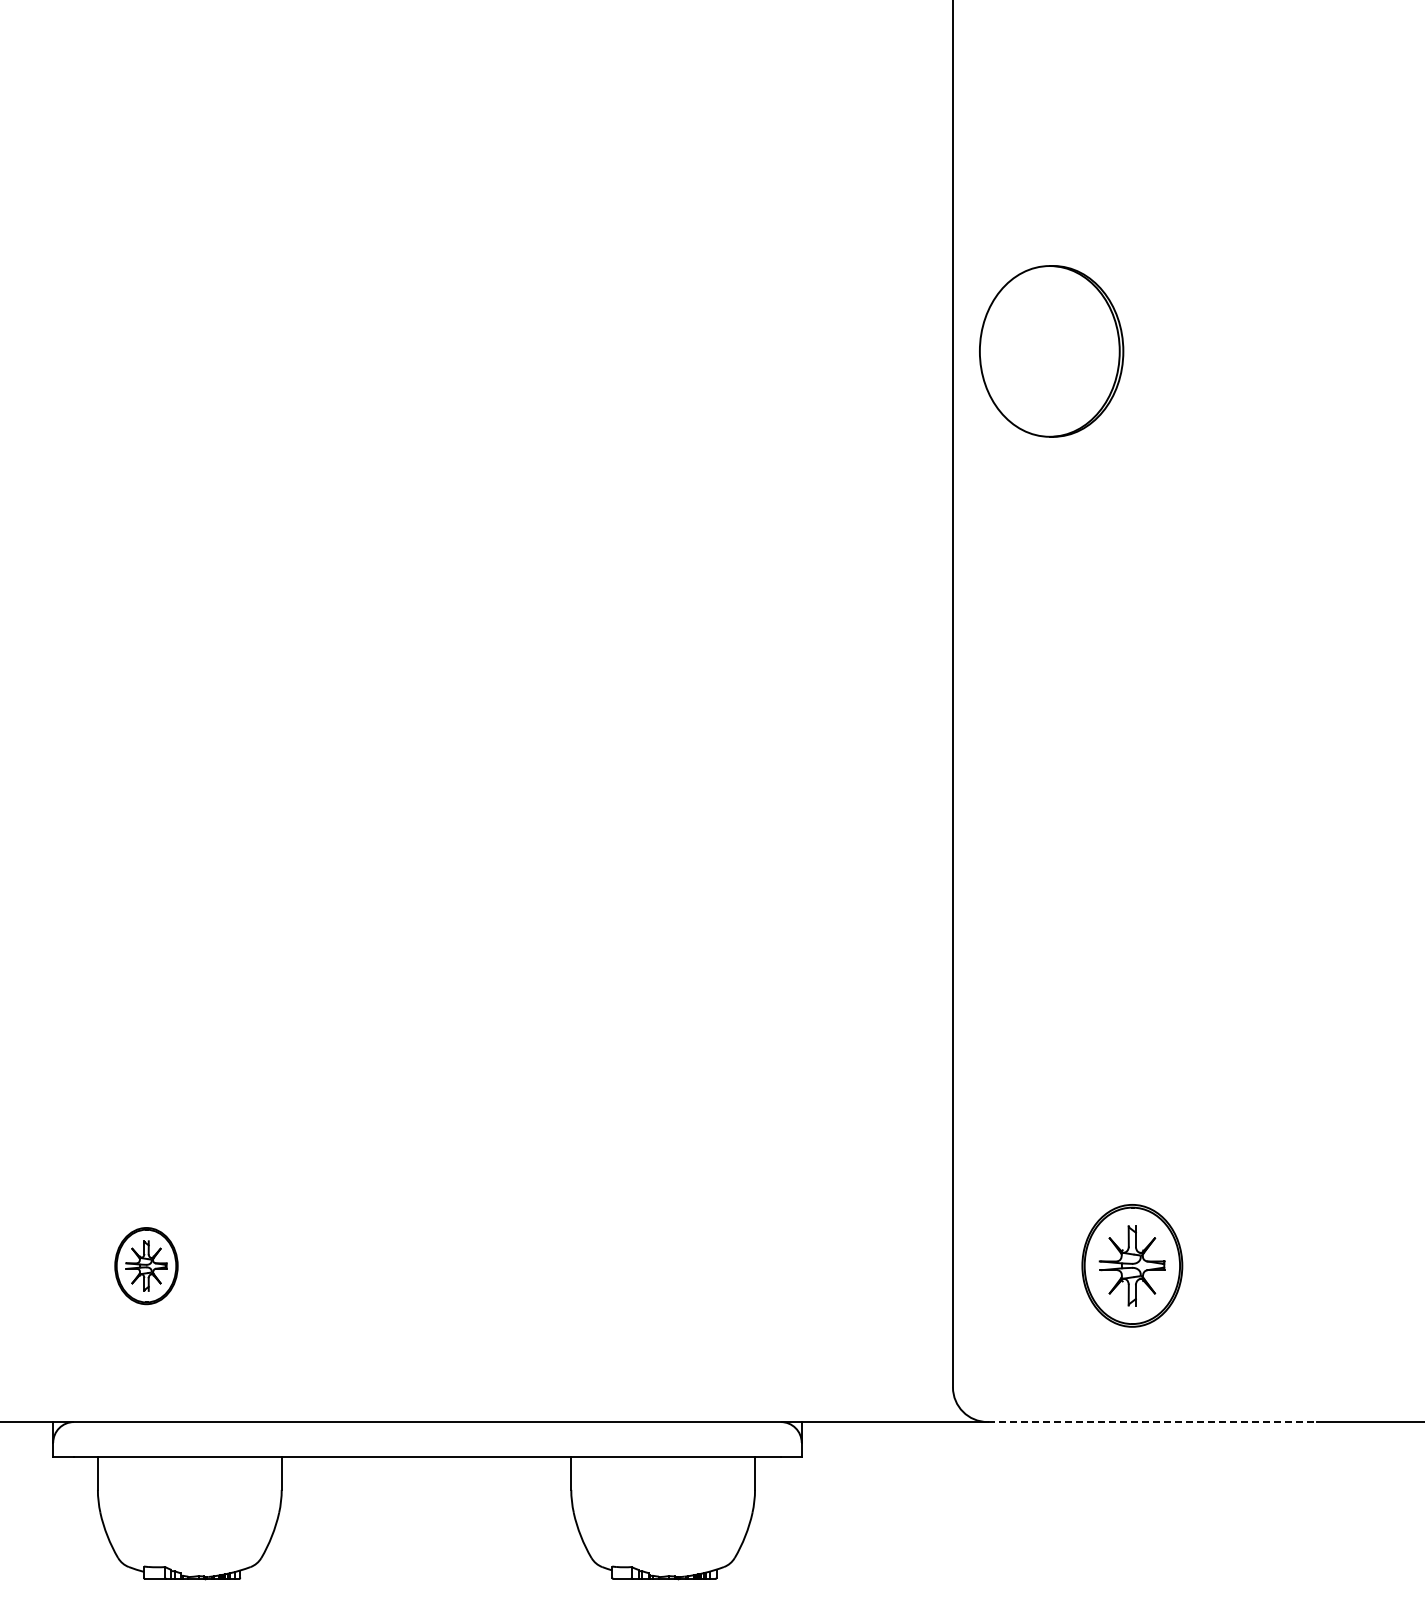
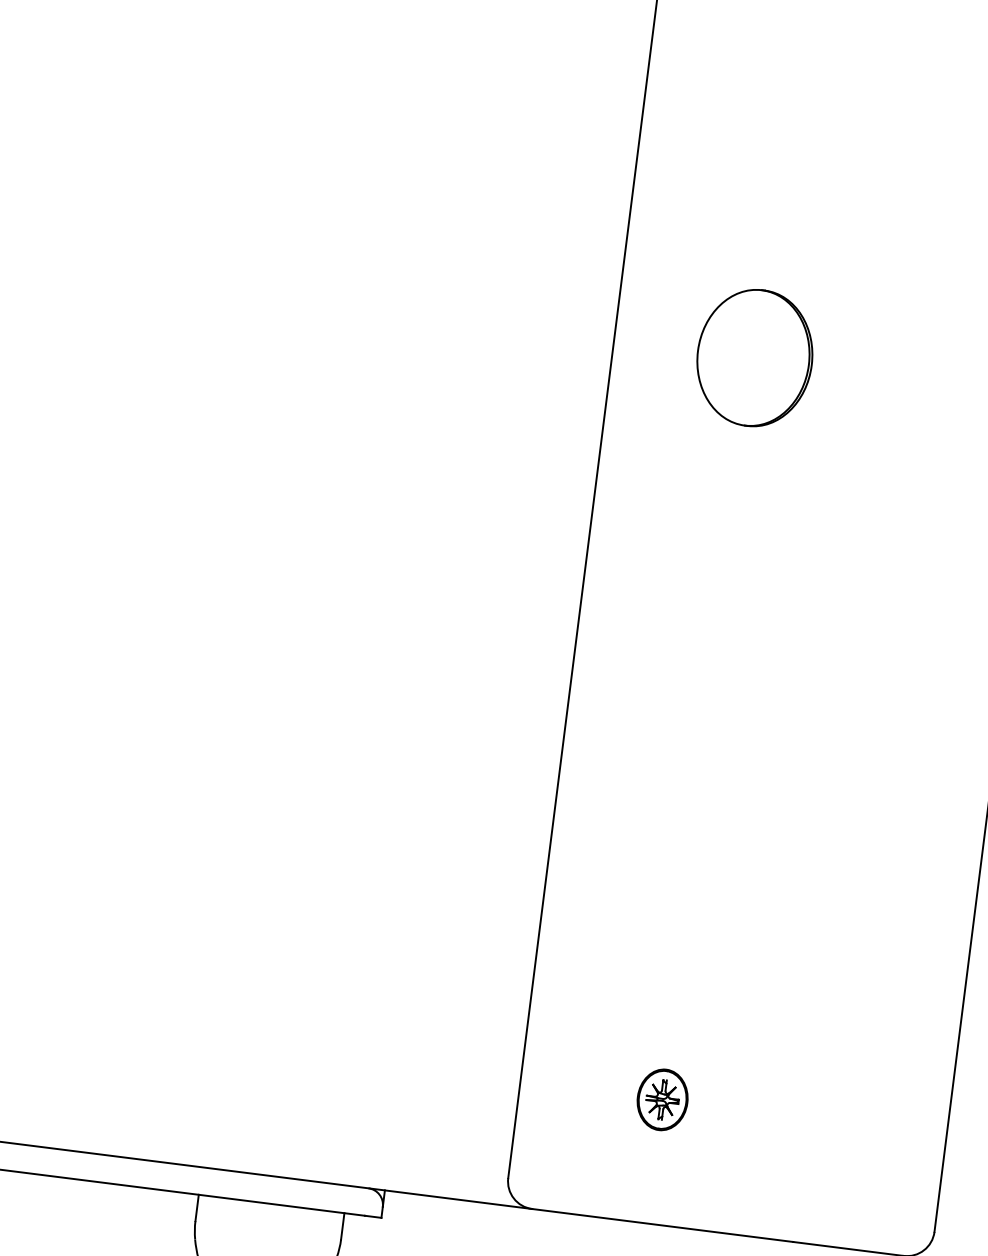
part: (1051, 351) -> (754, 358), moved
part: (1132, 1266) -> (662, 1100), size x0.62
line: (1152, 1422) -> (662, 1225), dashed -> solid

